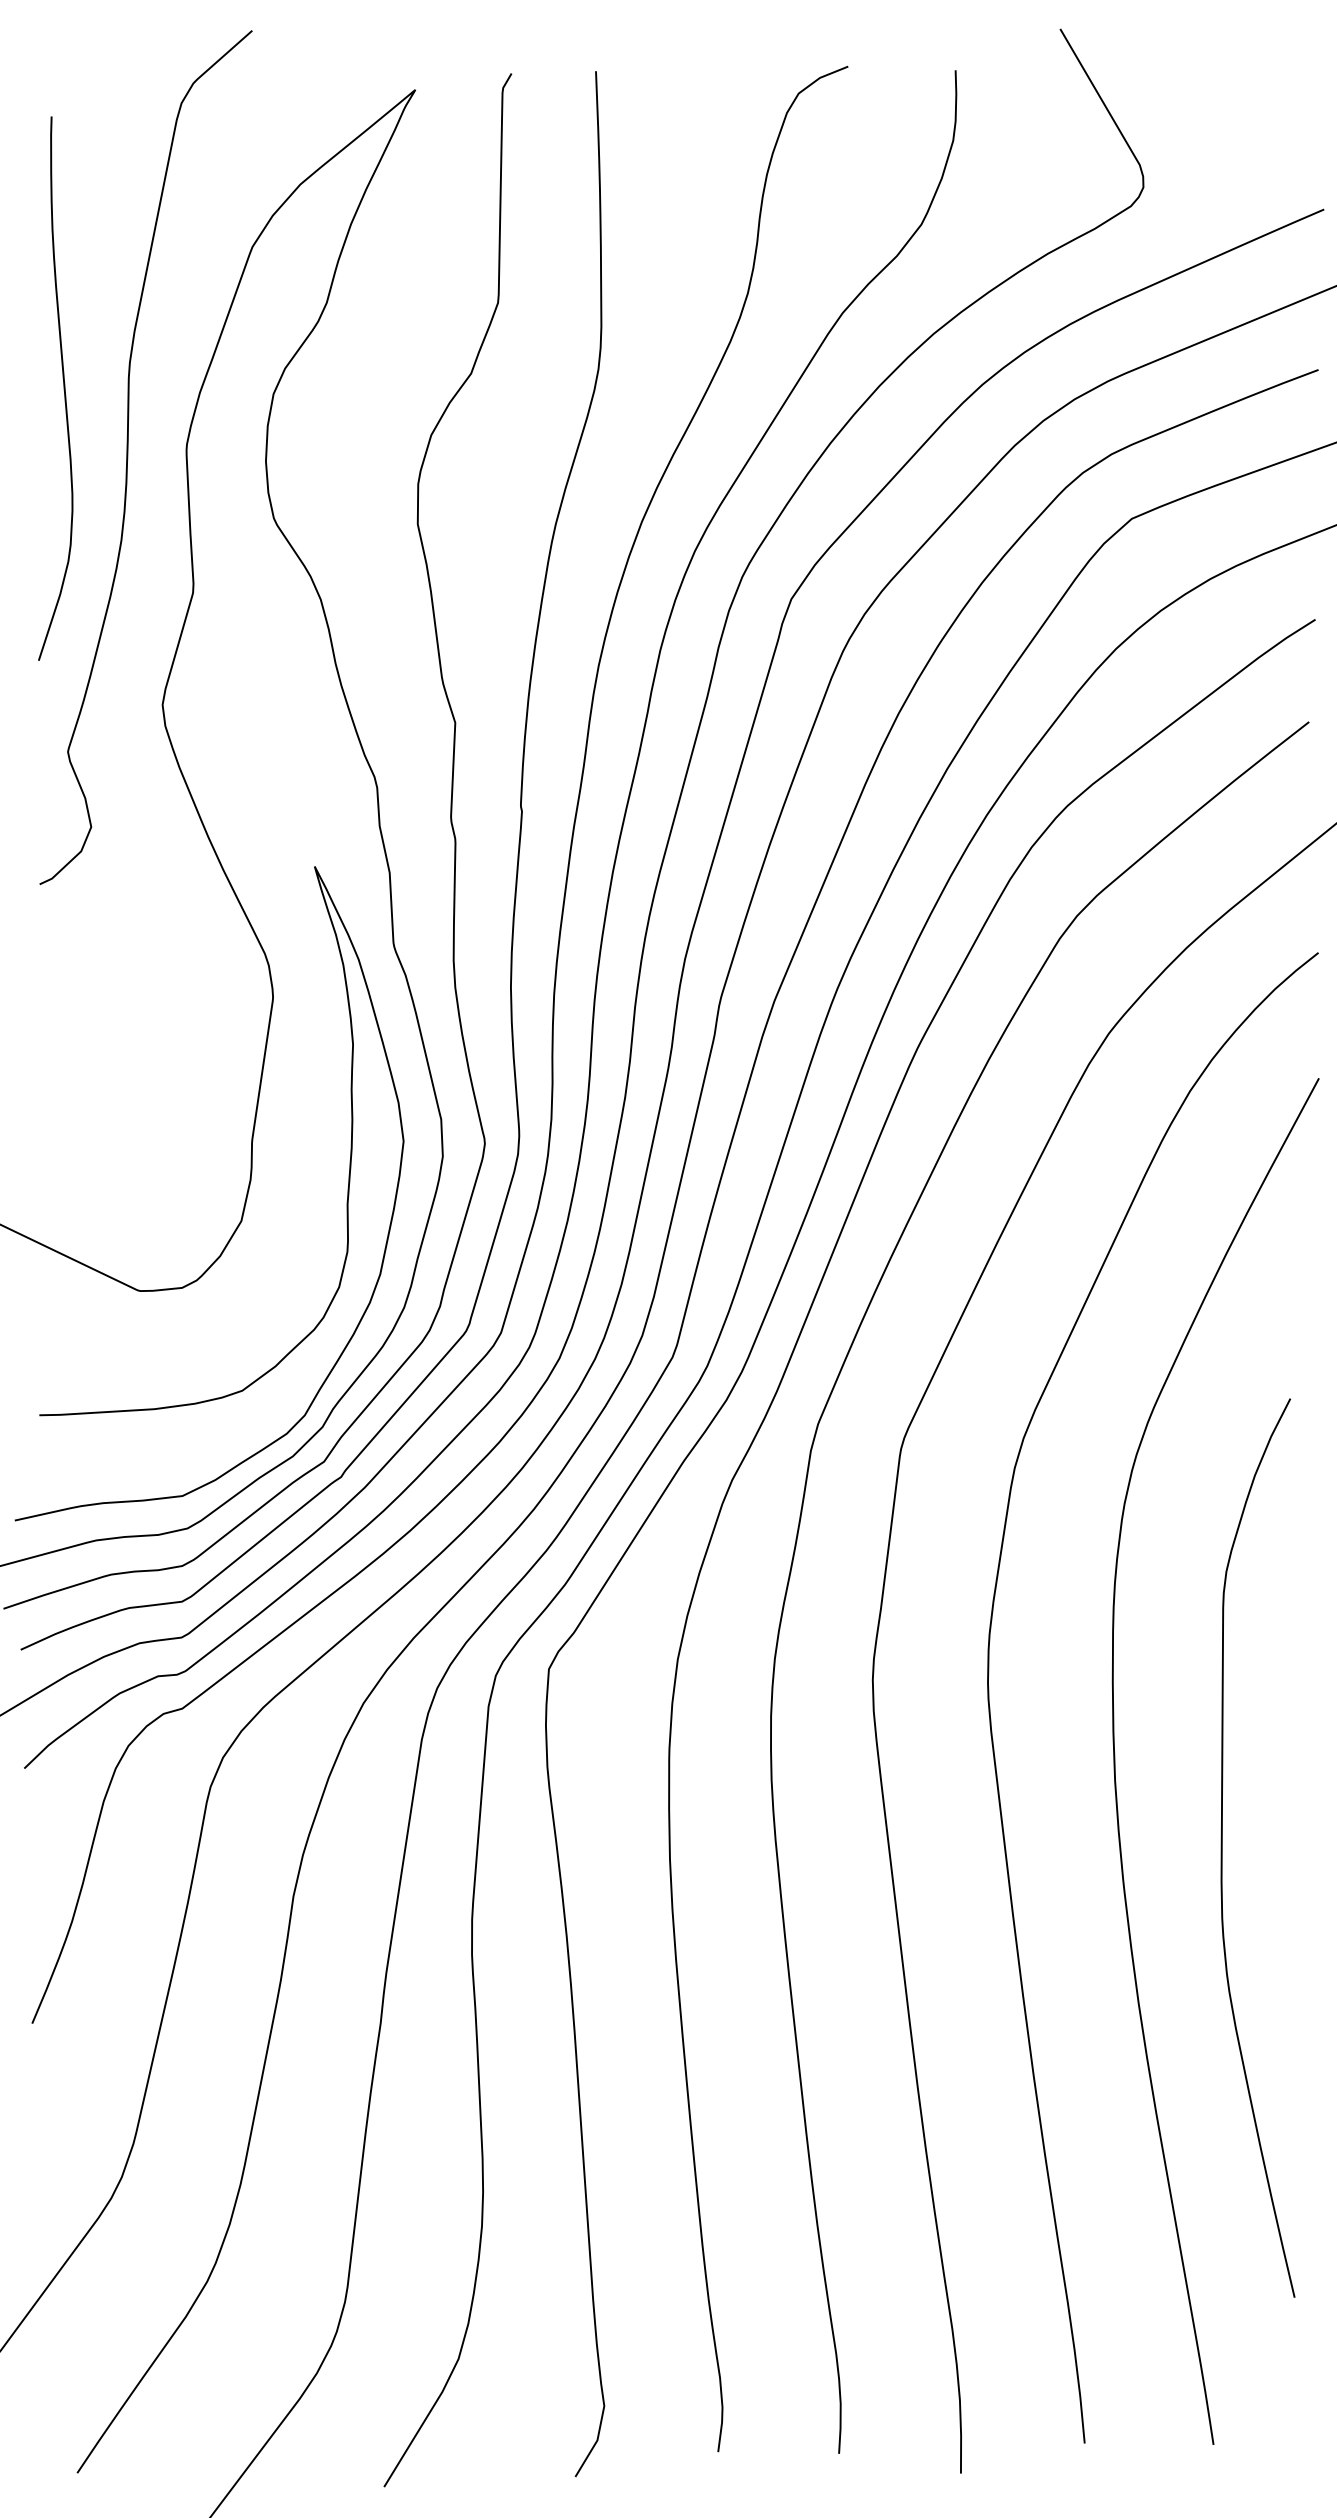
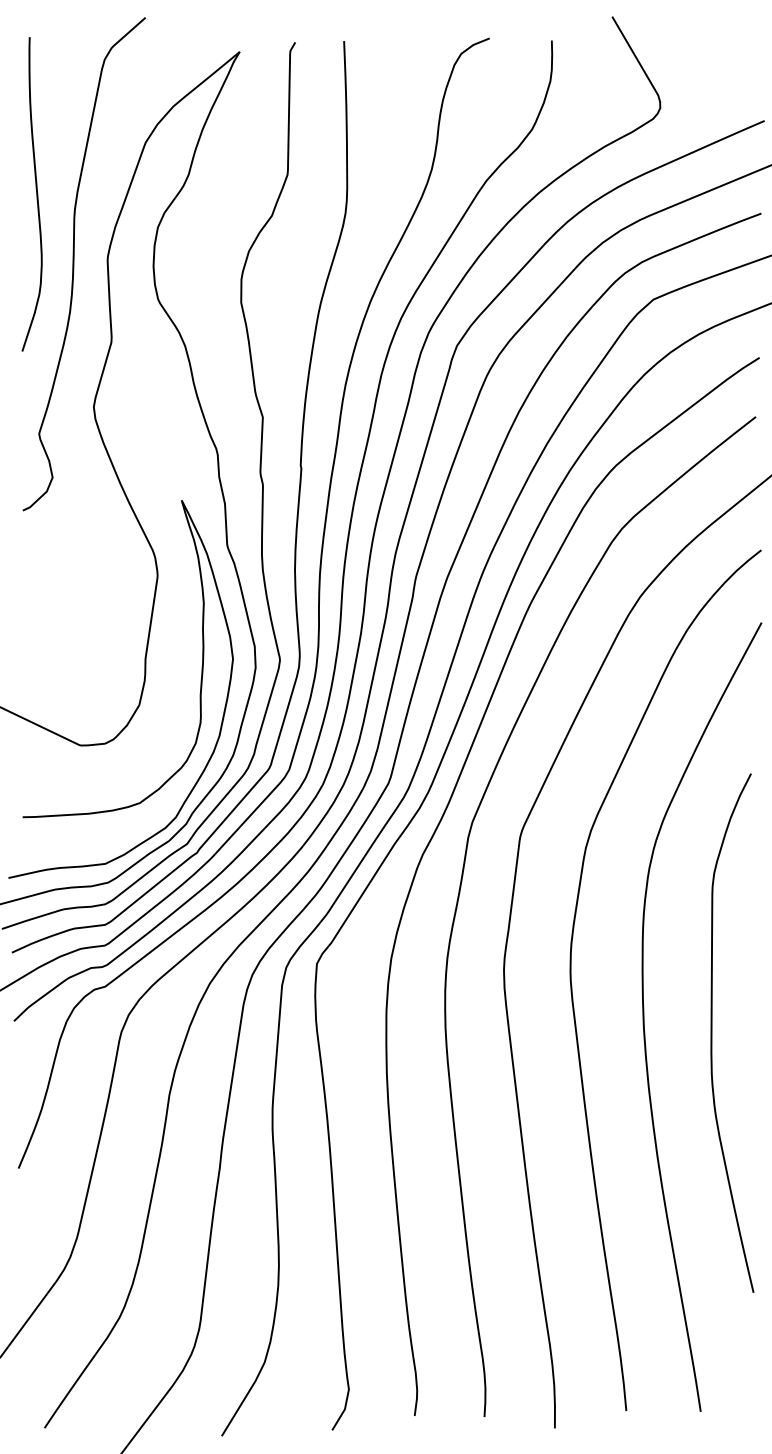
curve: (63, 388) -> (36, 194), moved
curve: (1223, 1846) -> (712, 1032), moved

